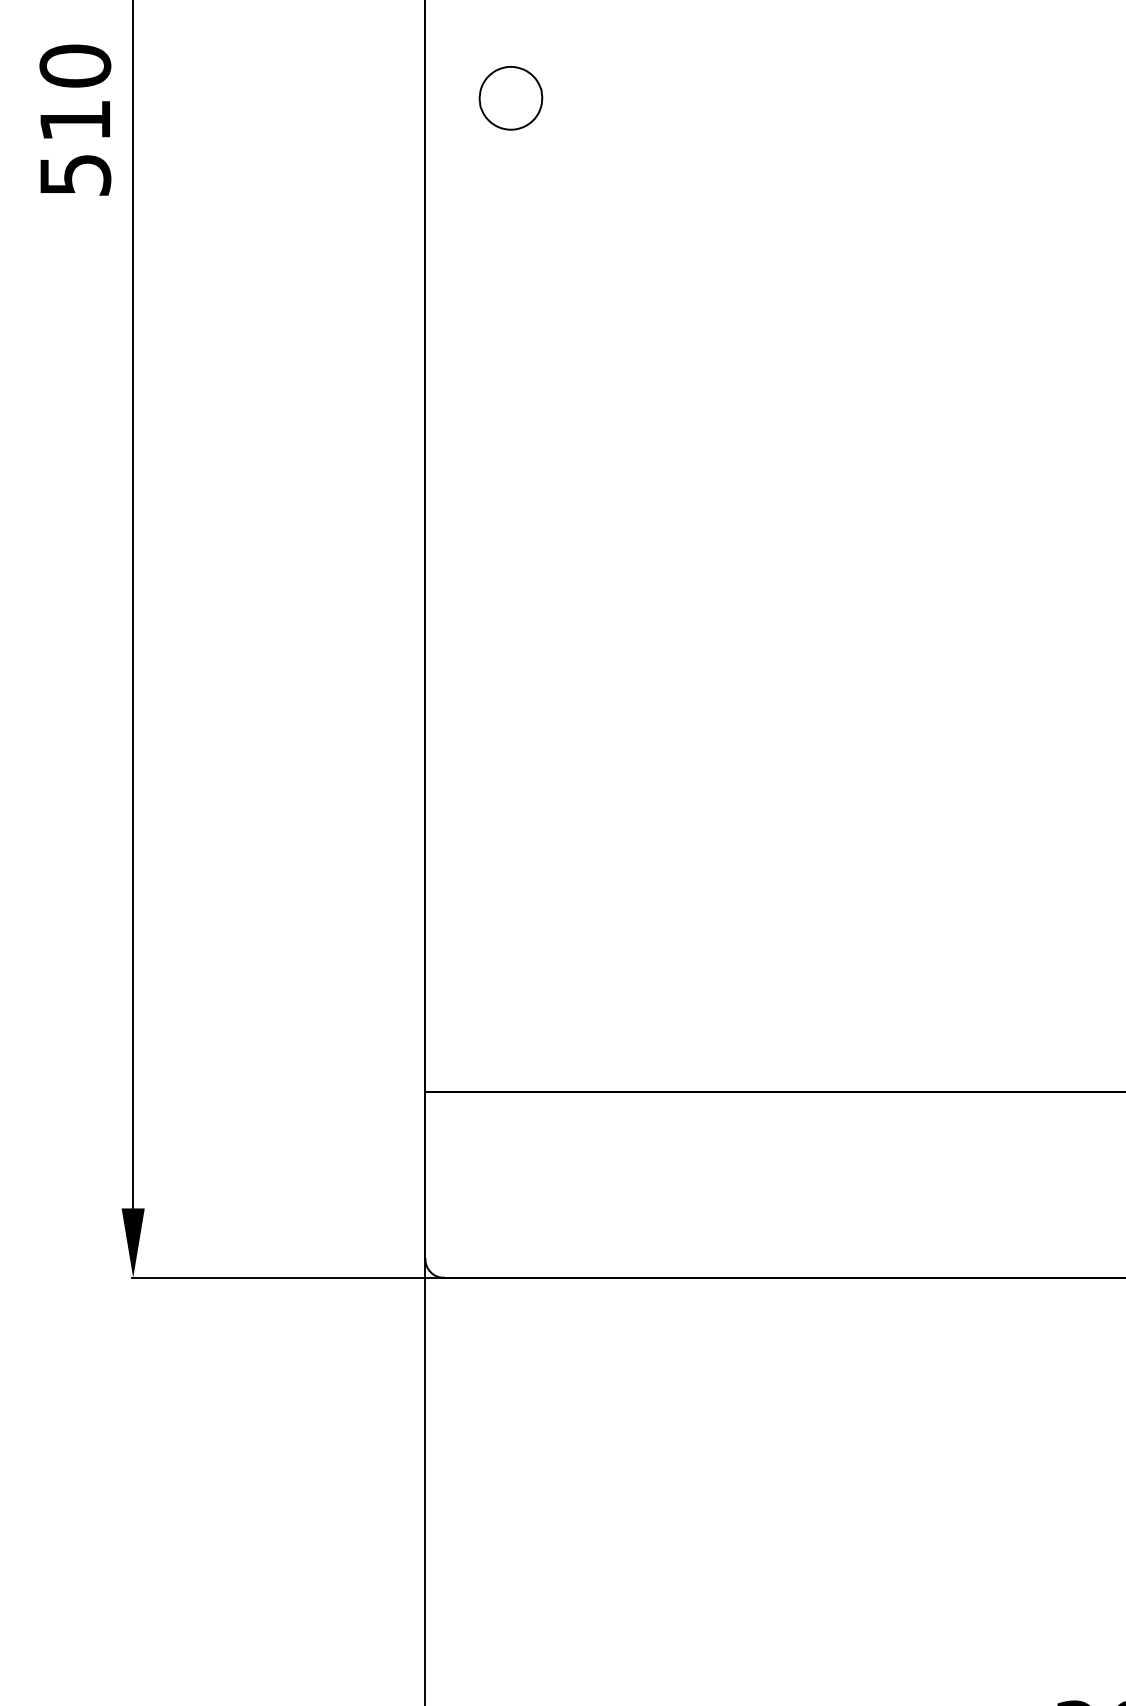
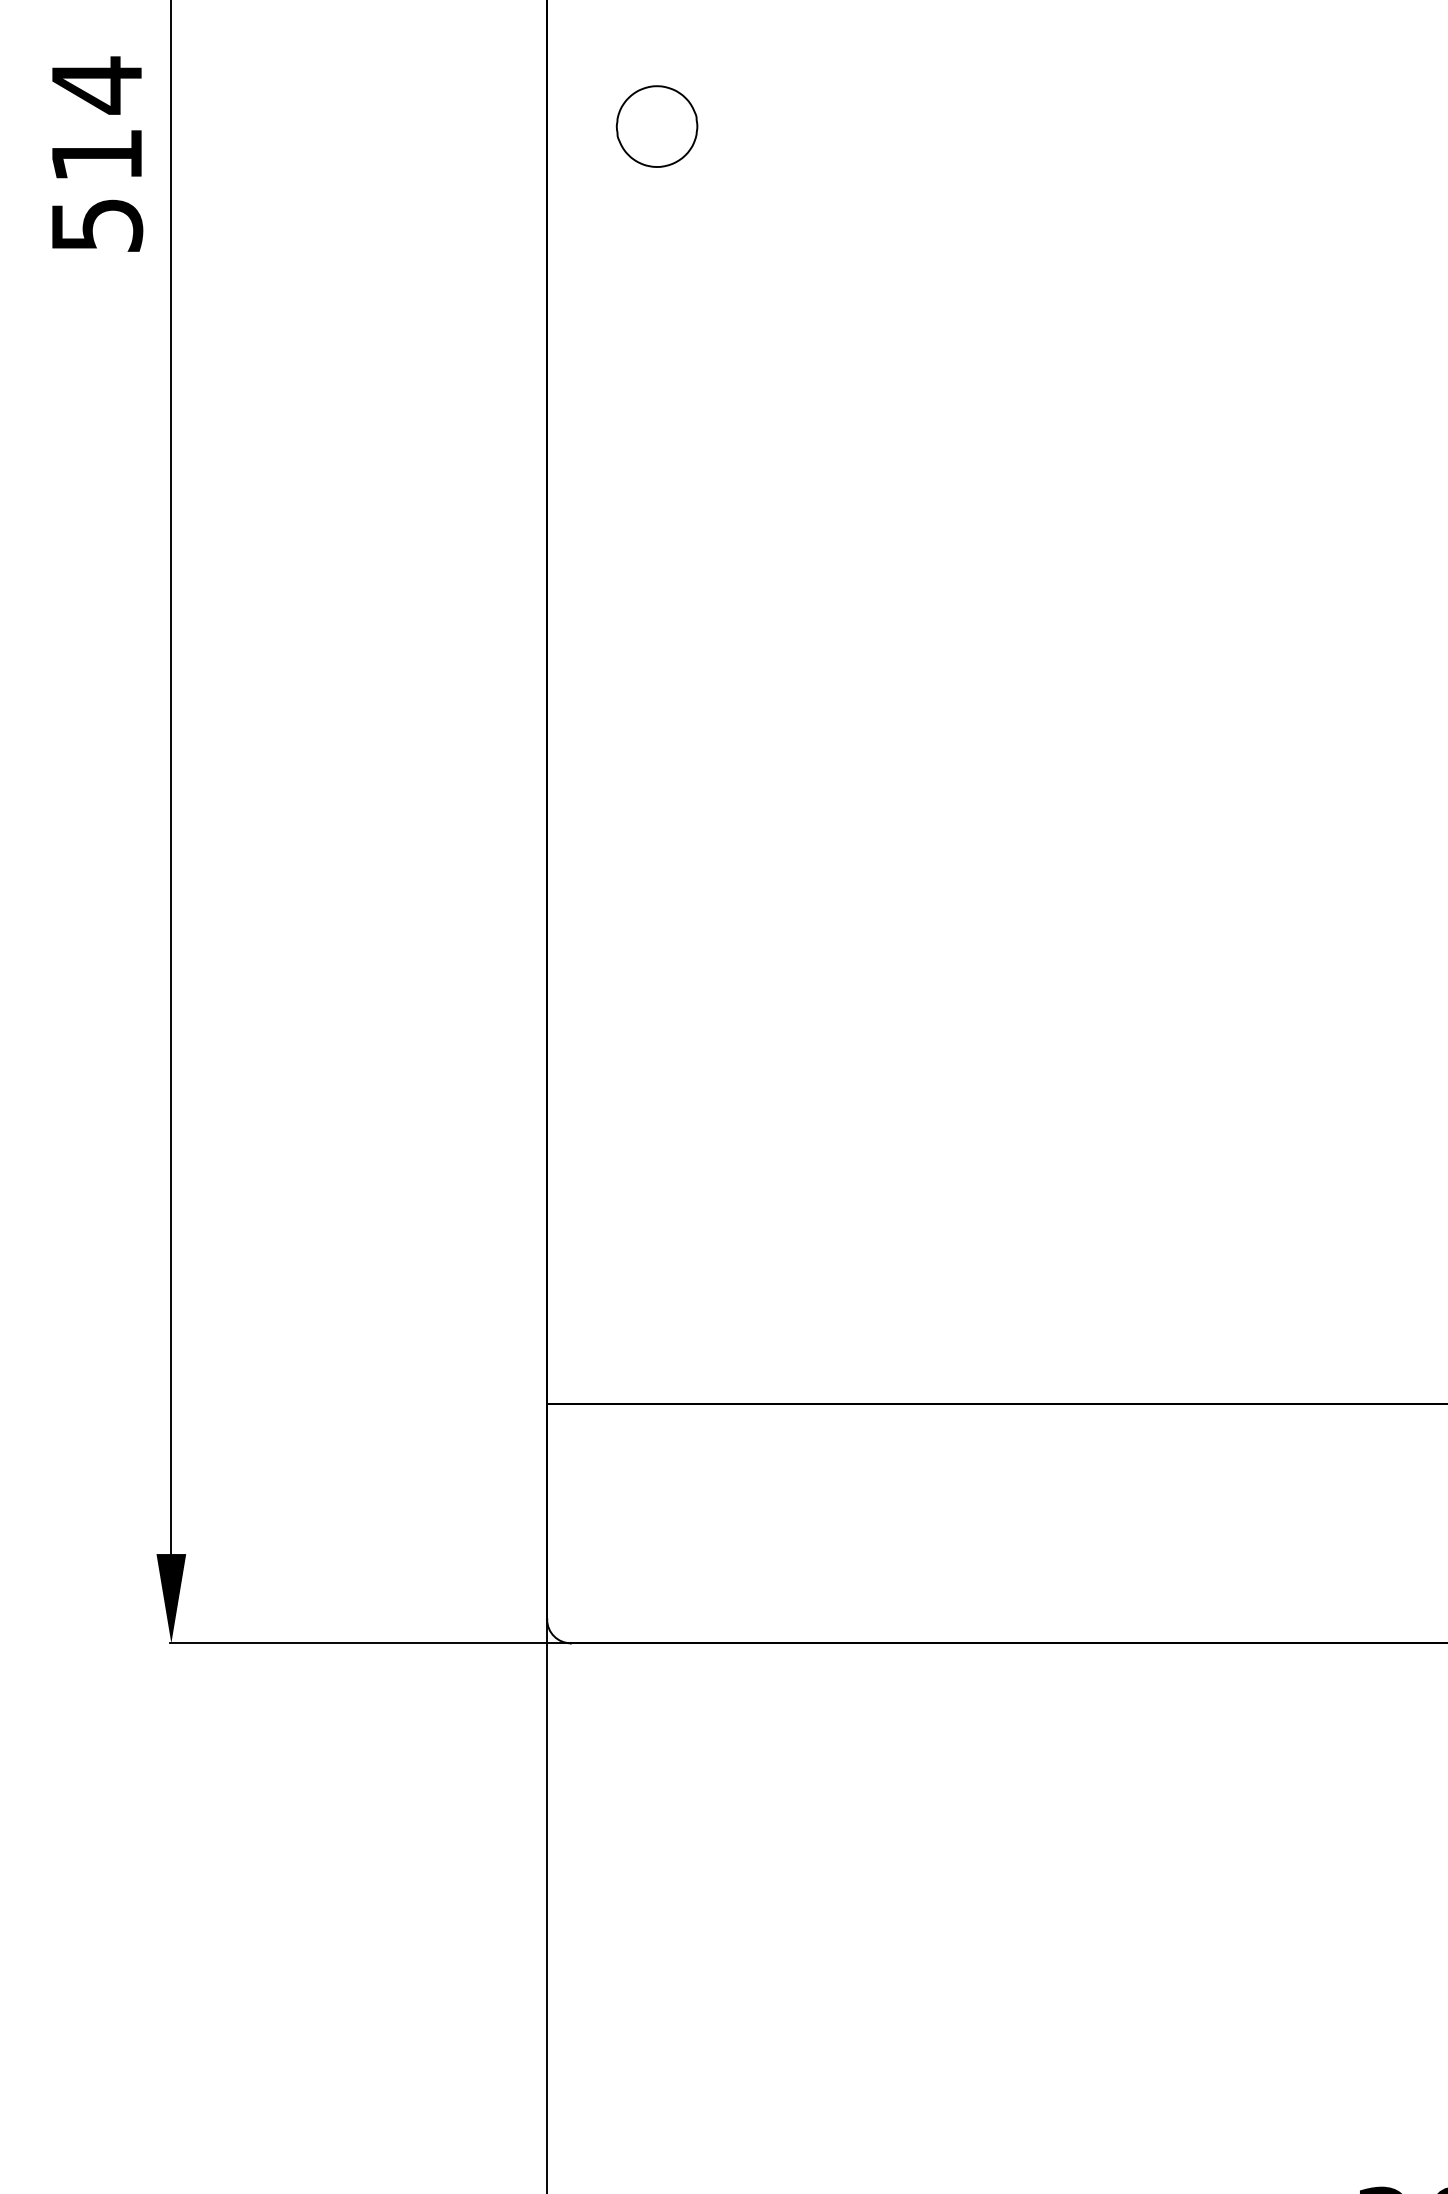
text: (74, 66) -> (96, 85), 510 -> 514

